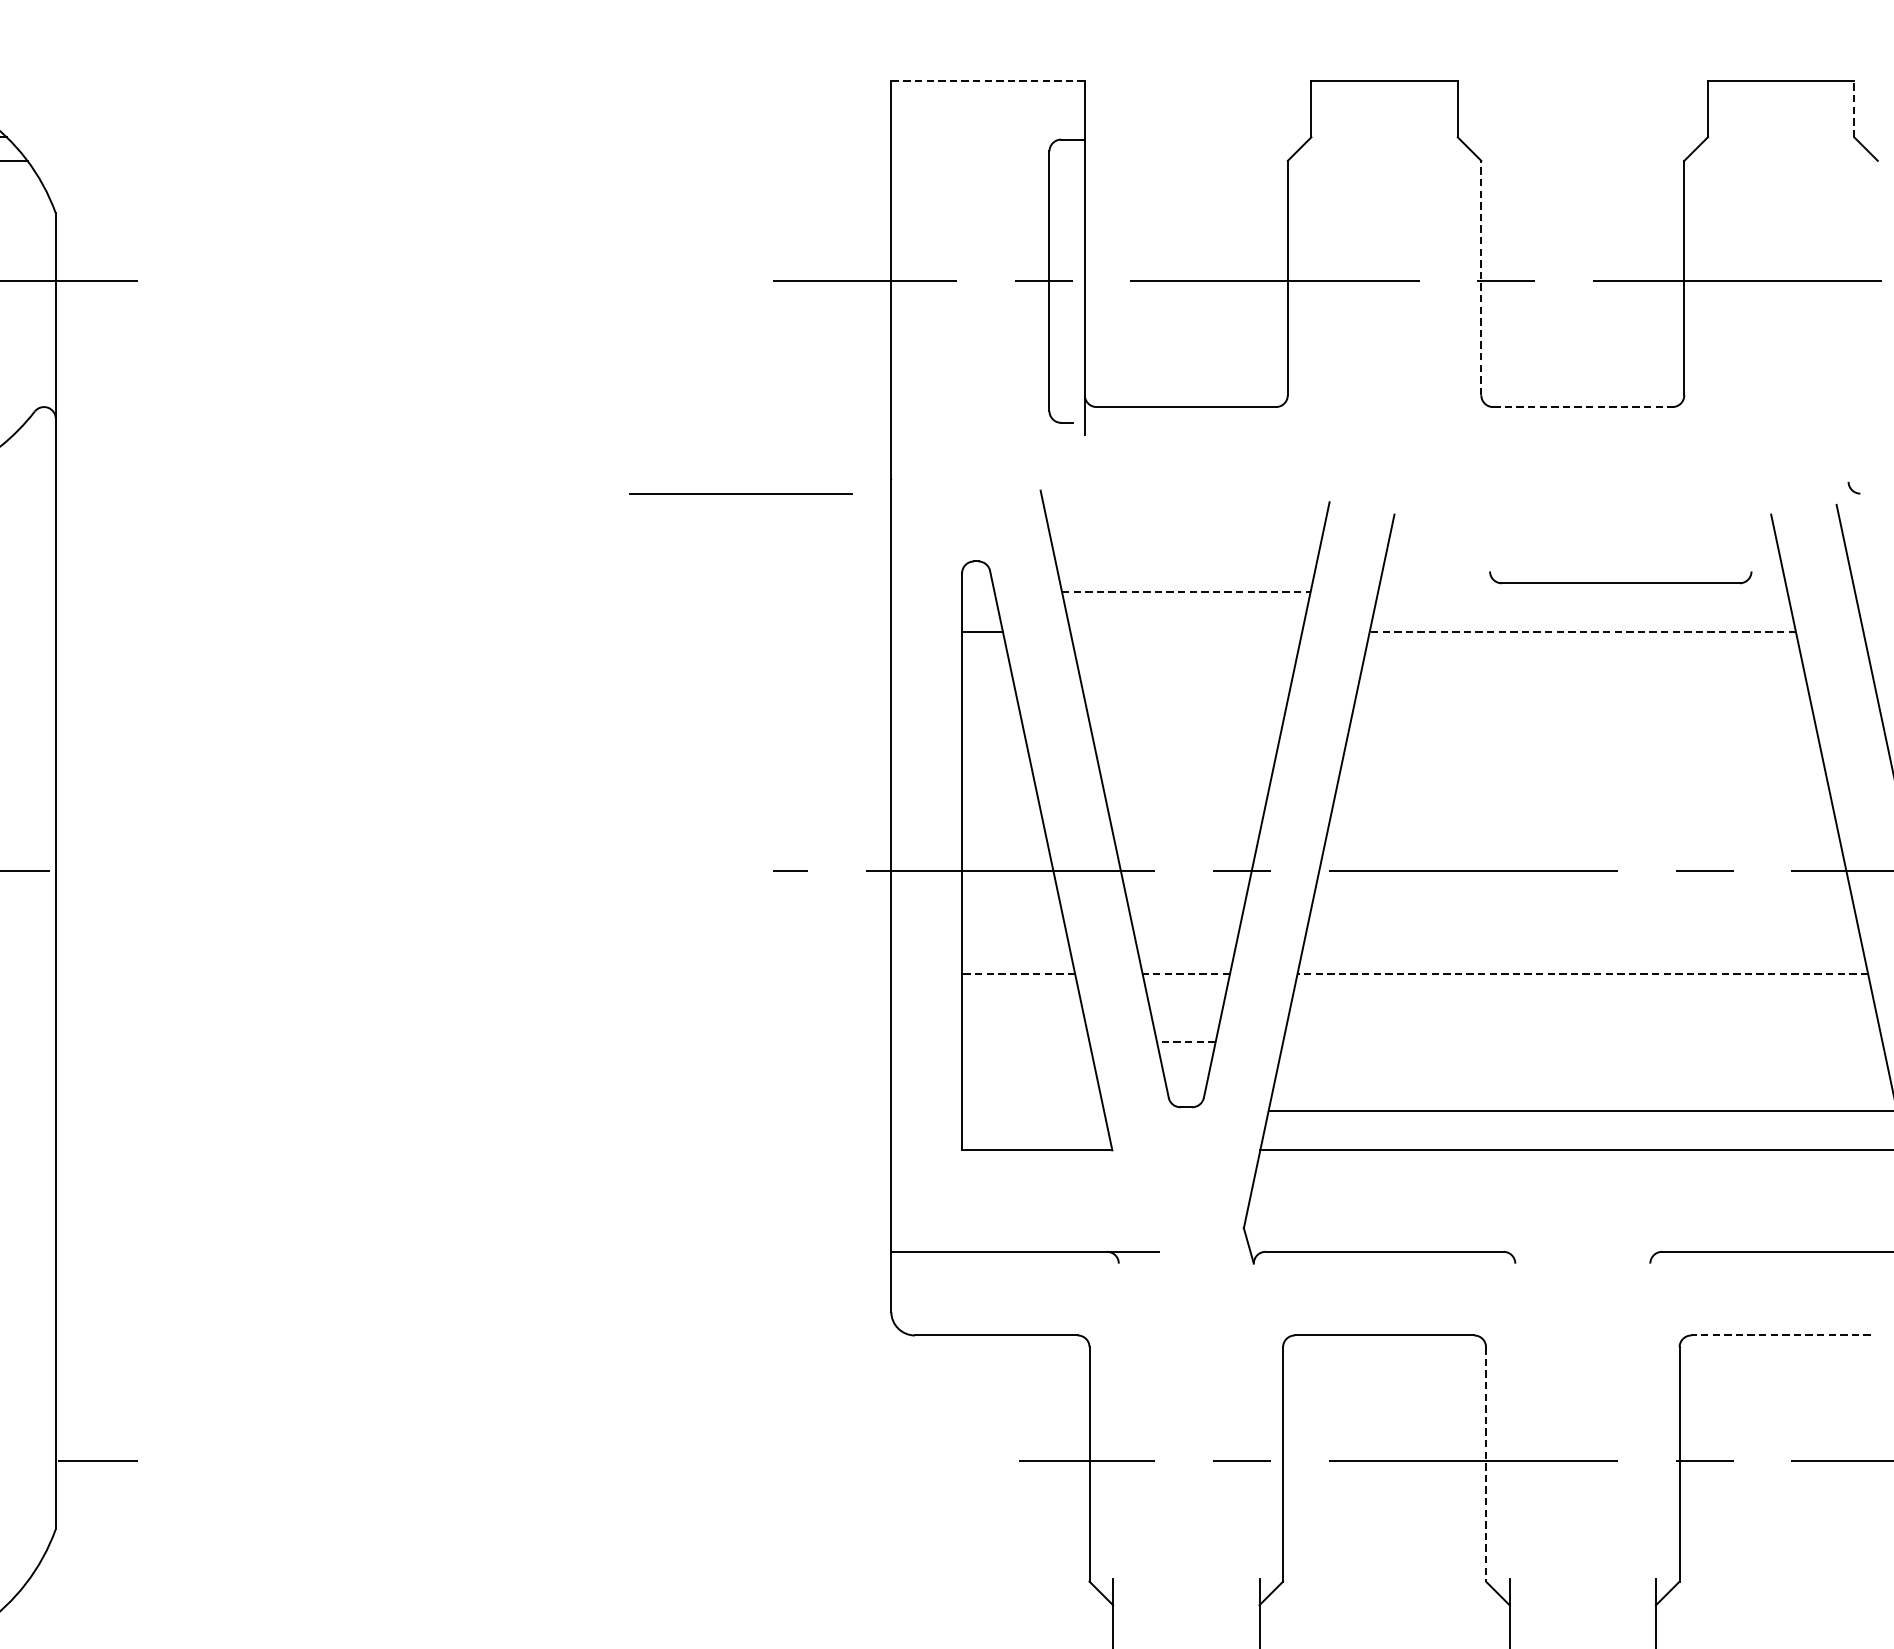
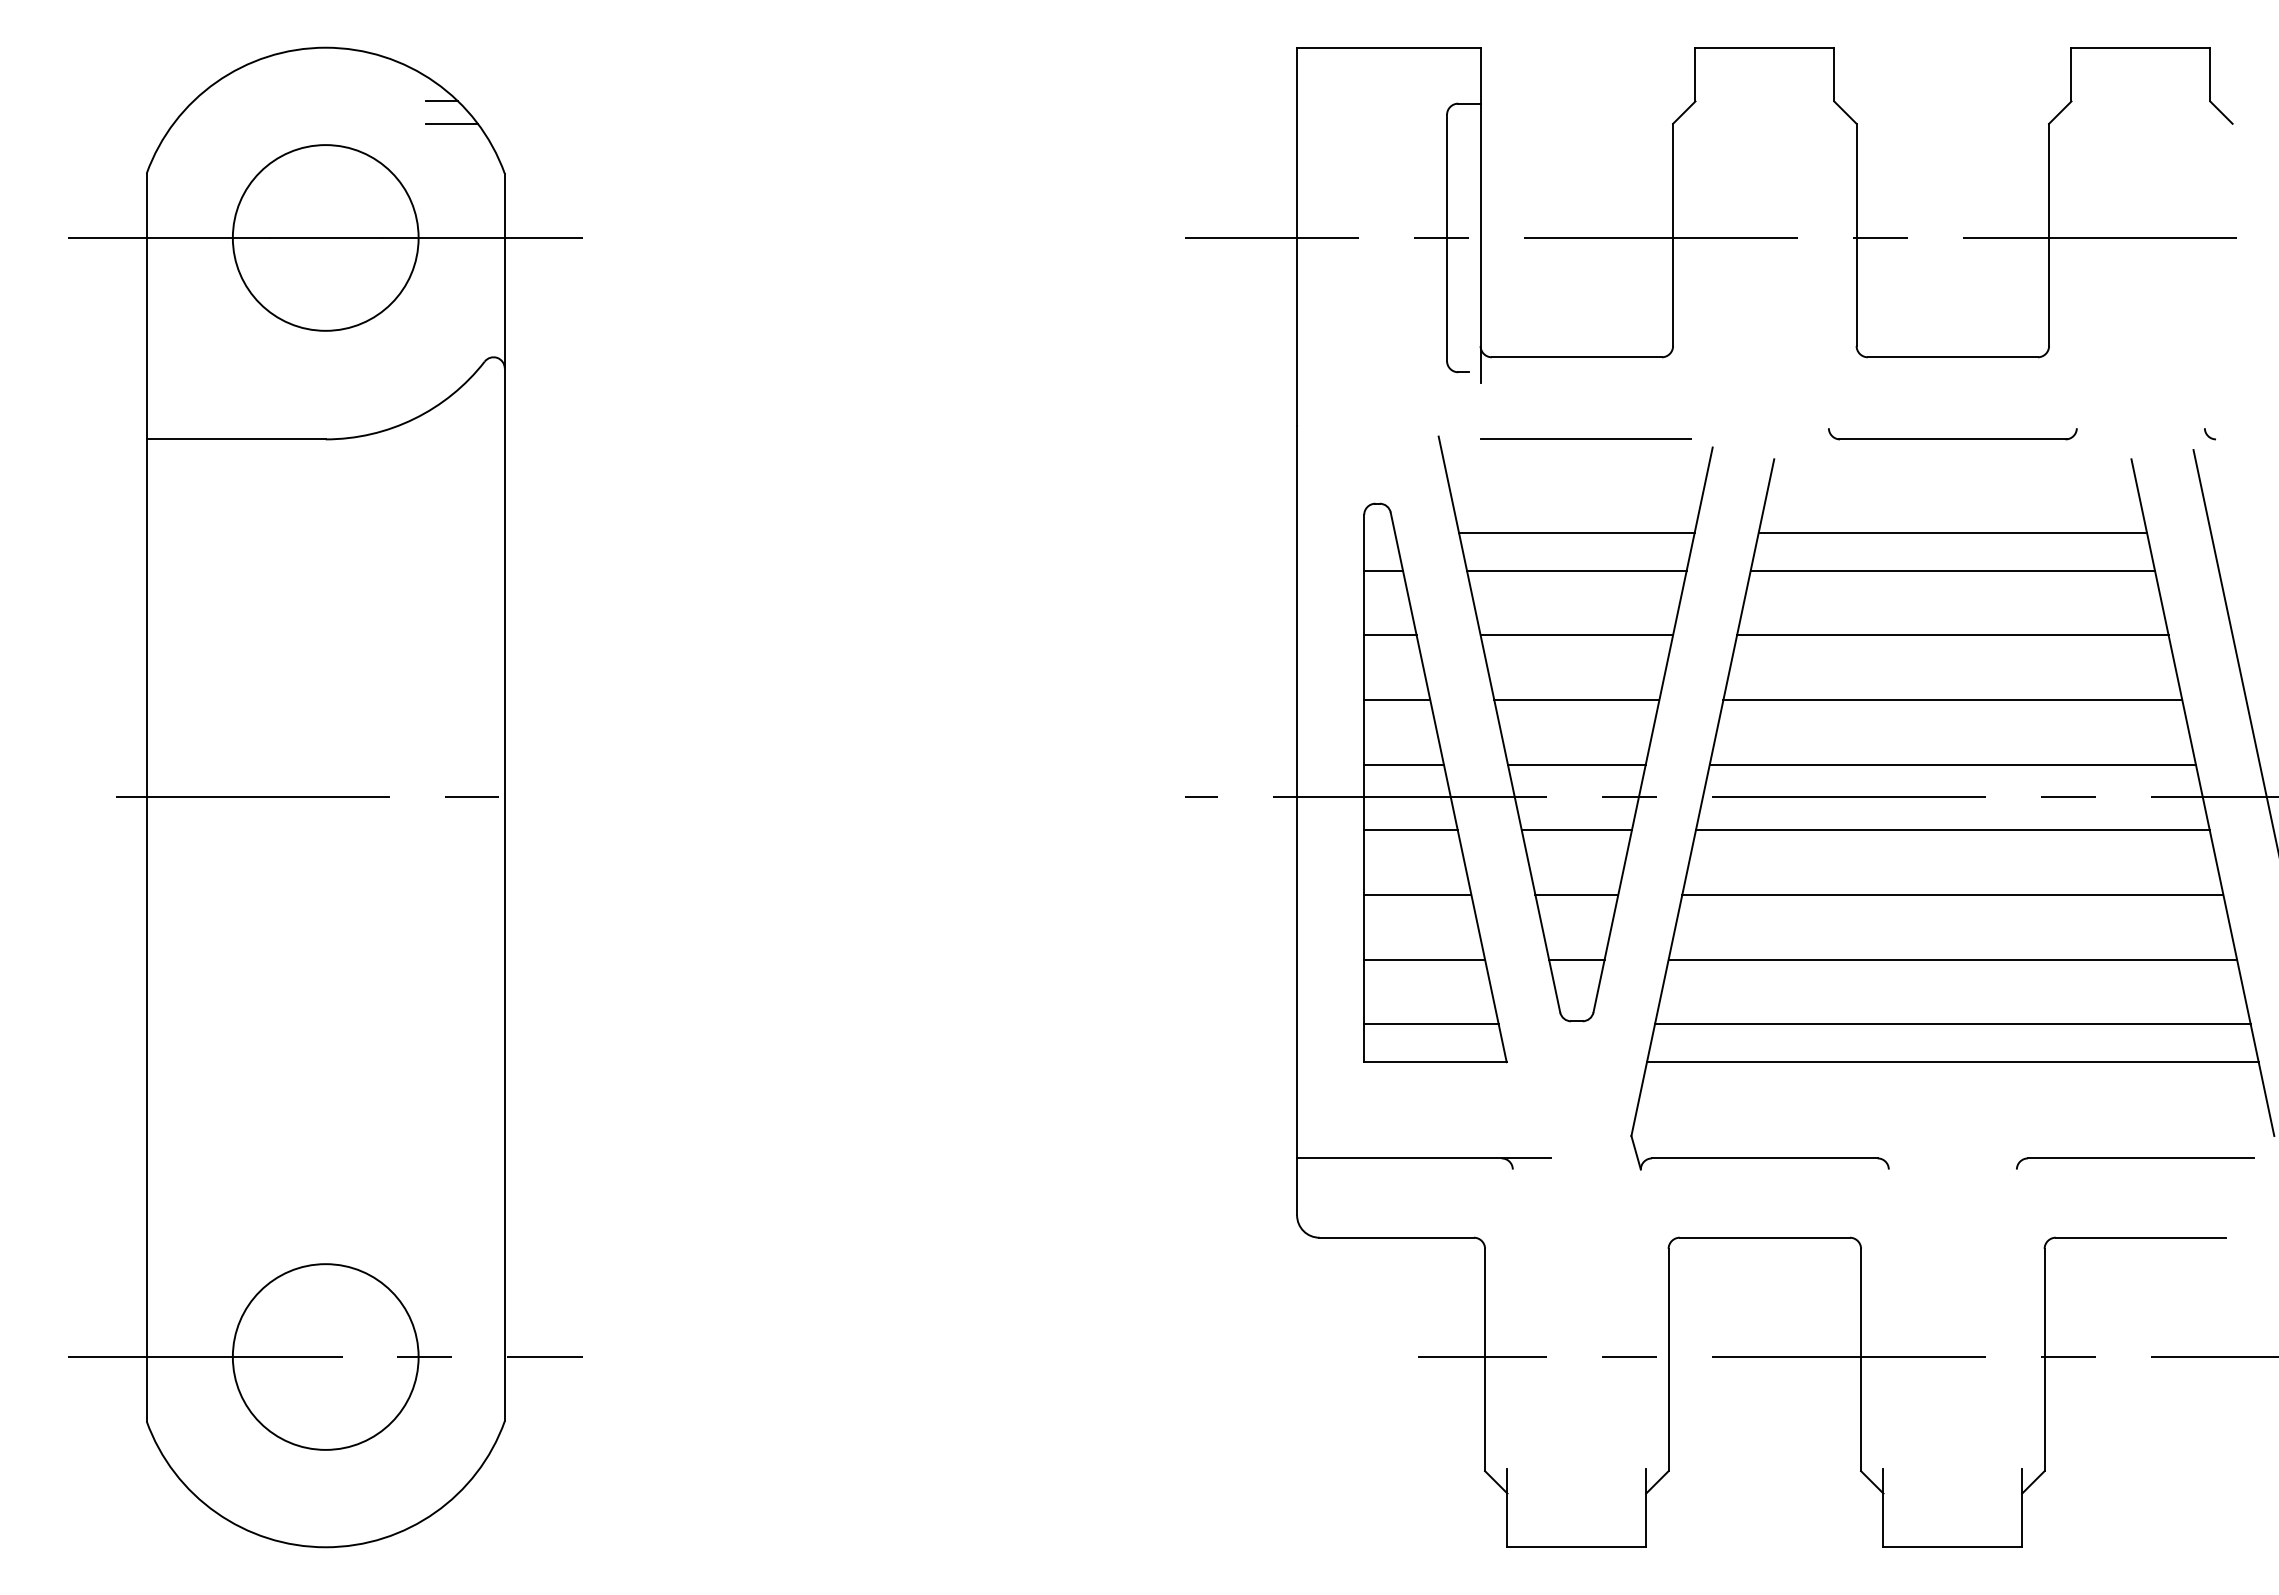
line: (987, 80) -> (1388, 47), dashed -> solid
line: (1854, 108) -> (2210, 74), dashed -> solid
line: (1481, 277) -> (1856, 234), dashed -> solid
line: (1583, 407) -> (1953, 357), dashed -> solid
line: (740, 492) -> (1585, 438), moved
part: (1620, 578) -> (1952, 434), moved
line: (1185, 591) -> (1576, 532), dashed -> solid
line: (1582, 591) -> (1952, 532), added
line: (1185, 631) -> (1576, 570), added
line: (1582, 631) -> (1952, 570), dashed -> solid
line: (989, 700) -> (1390, 635), added
line: (1185, 700) -> (1576, 635), added
line: (1582, 700) -> (1952, 635), added
line: (997, 768) -> (1397, 700), added
line: (1185, 768) -> (1576, 700), added
line: (1582, 768) -> (1952, 700), added
line: (1004, 837) -> (1404, 765), added
line: (1185, 837) -> (1576, 765), added
line: (1582, 837) -> (1952, 765), added
line: (1010, 905) -> (1410, 829), added
line: (1185, 905) -> (1576, 829), added
line: (1582, 905) -> (1952, 829), added
line: (1018, 973) -> (1417, 894), dashed -> solid
line: (1185, 973) -> (1576, 894), dashed -> solid
line: (1582, 973) -> (1952, 894), dashed -> solid
line: (1025, 1042) -> (1424, 959), added
line: (1185, 1042) -> (1576, 959), dashed -> solid
line: (1582, 1042) -> (1952, 959), added
line: (1033, 1110) -> (1431, 1024), added
line: (1780, 1335) -> (2140, 1237), dashed -> solid
line: (1486, 1464) -> (1861, 1360), dashed -> solid

